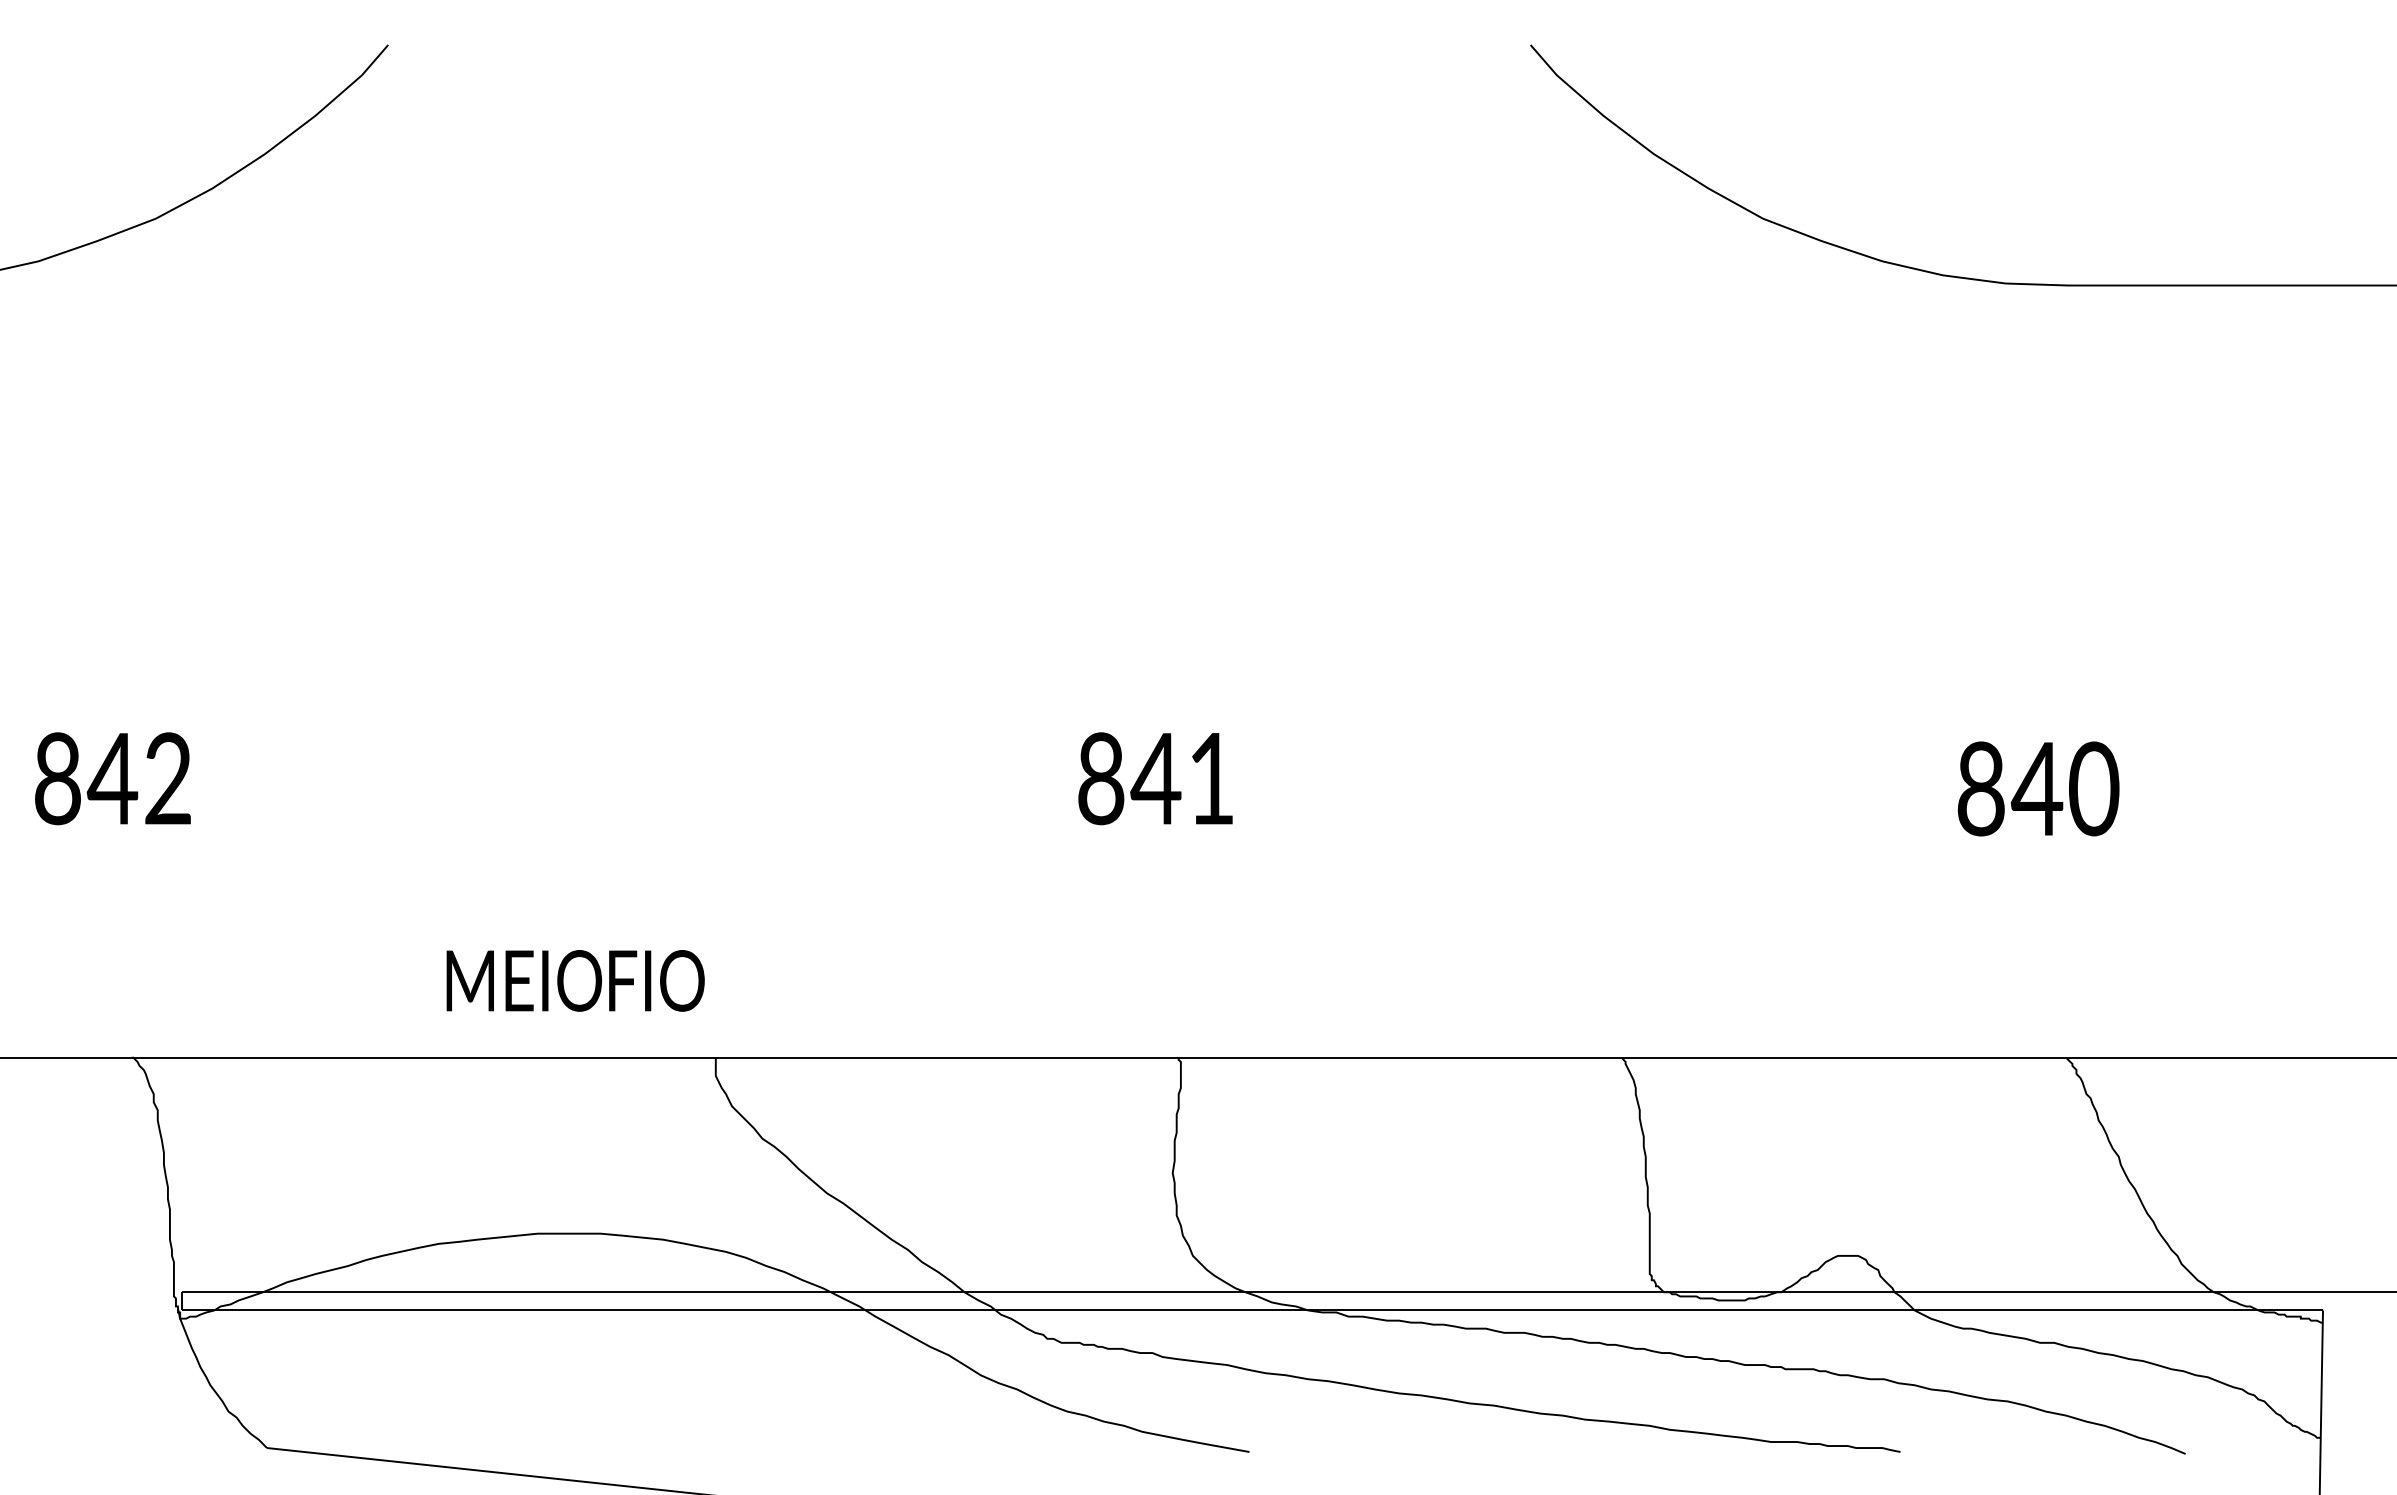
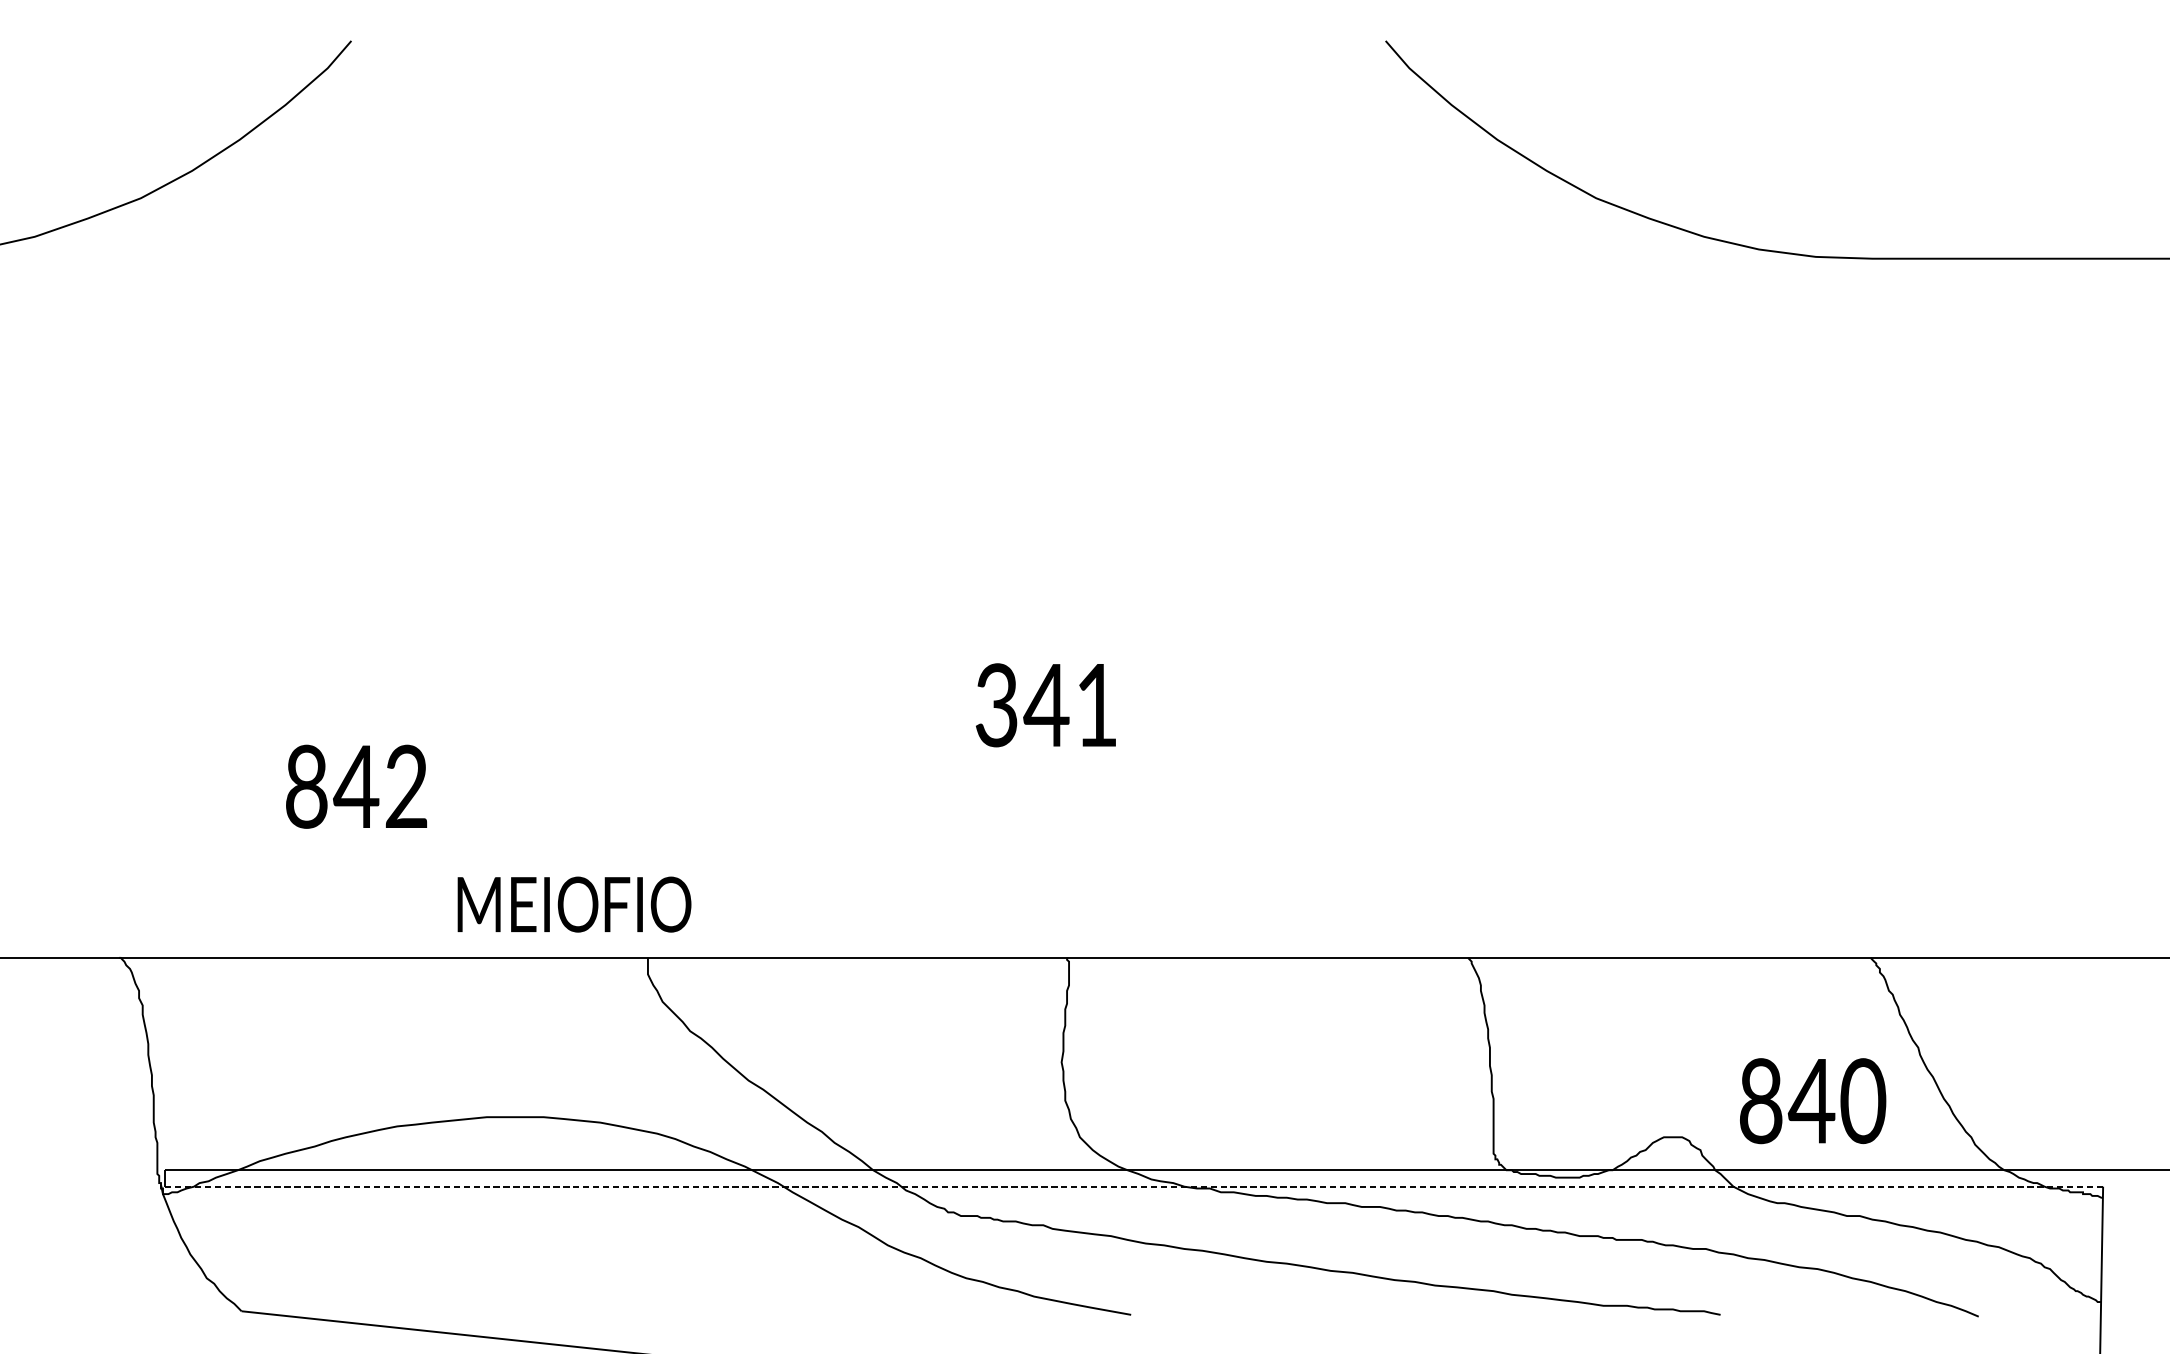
text: (112, 778) -> (356, 786), moved
text: (1101, 778) -> (997, 705), 841 -> 341
text: (2038, 788) -> (1812, 1100), moved
text: (575, 980) -> (574, 904), moved
line: (1253, 1310) -> (1134, 1186), solid -> dashed

